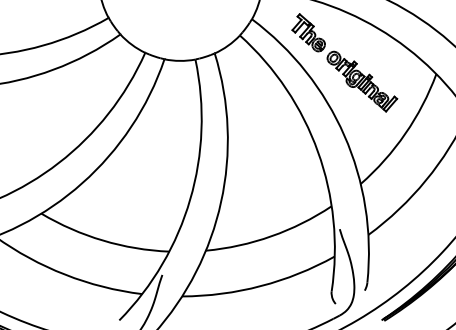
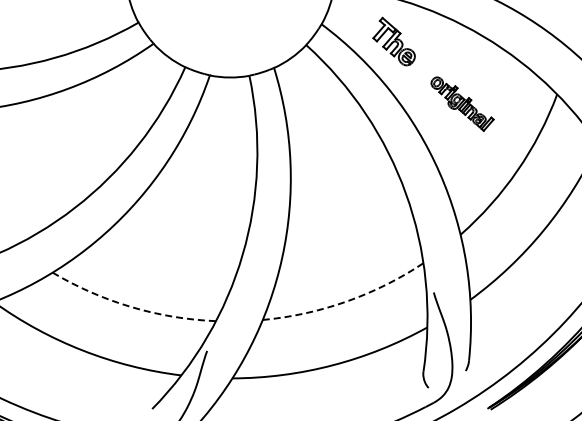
part: (362, 82) -> (462, 104), size x0.7
arc: (271, 236) -> (346, 301), solid -> dashed
arc: (103, 240) -> (131, 307), solid -> dashed

